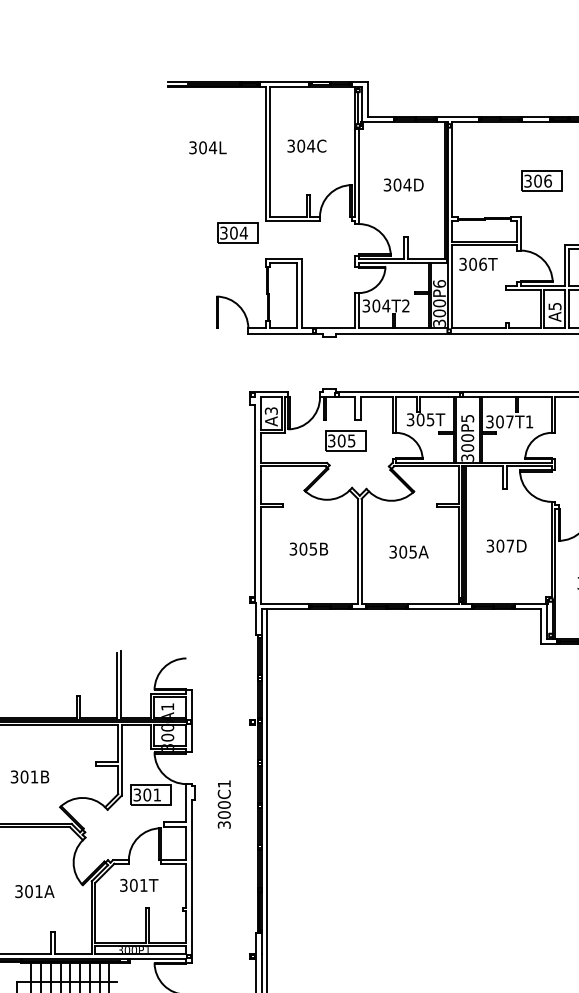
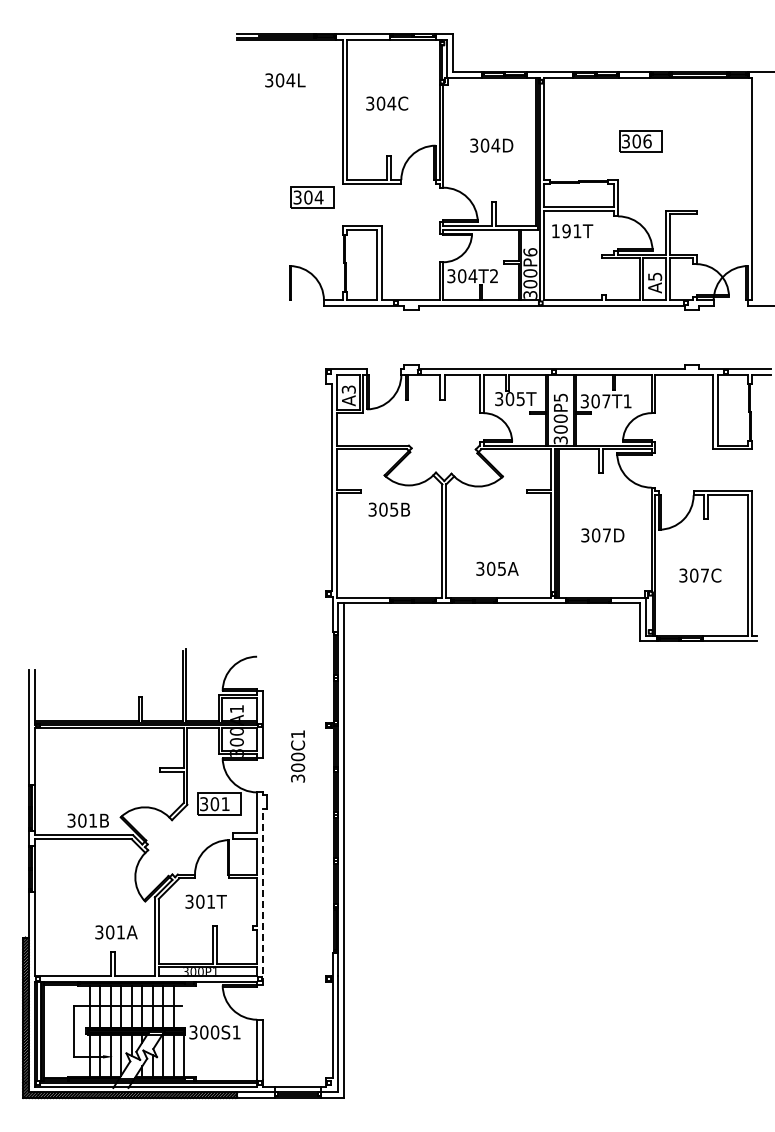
text: (208, 147) -> (285, 80), moved
text: (472, 264) -> (566, 231), 306T -> 191T
part: (345, 440) -> (428, 421), removed
text: (308, 548) -> (388, 509), moved
text: (409, 551) -> (497, 568), moved
text: (29, 776) -> (87, 820), moved
text: (224, 804) -> (298, 756), moved
line: (191, 880) -> (262, 896), solid -> dashed
text: (34, 891) -> (116, 932), moved

